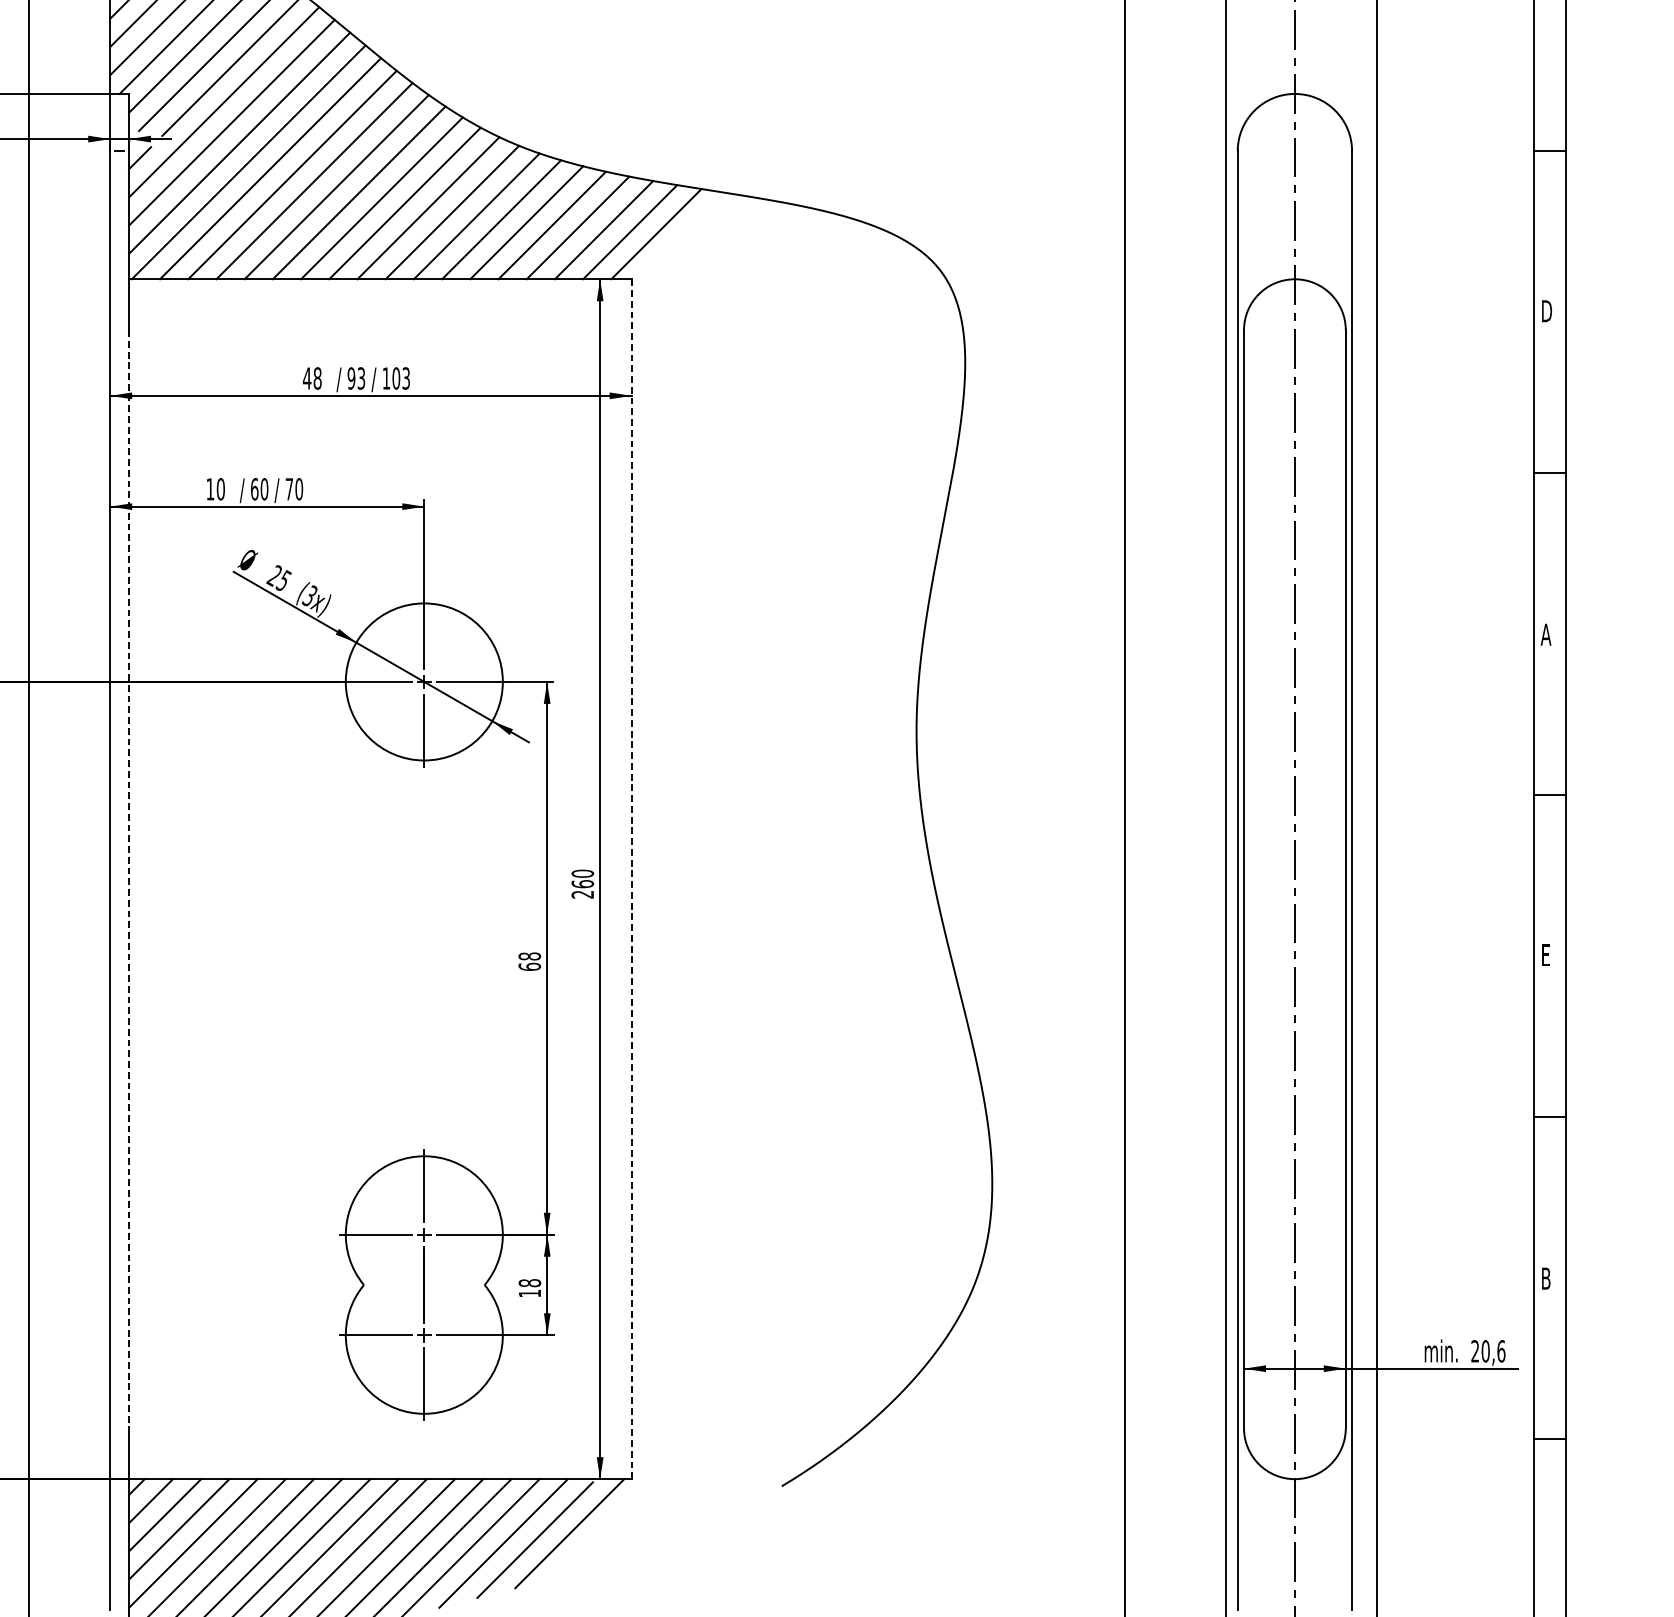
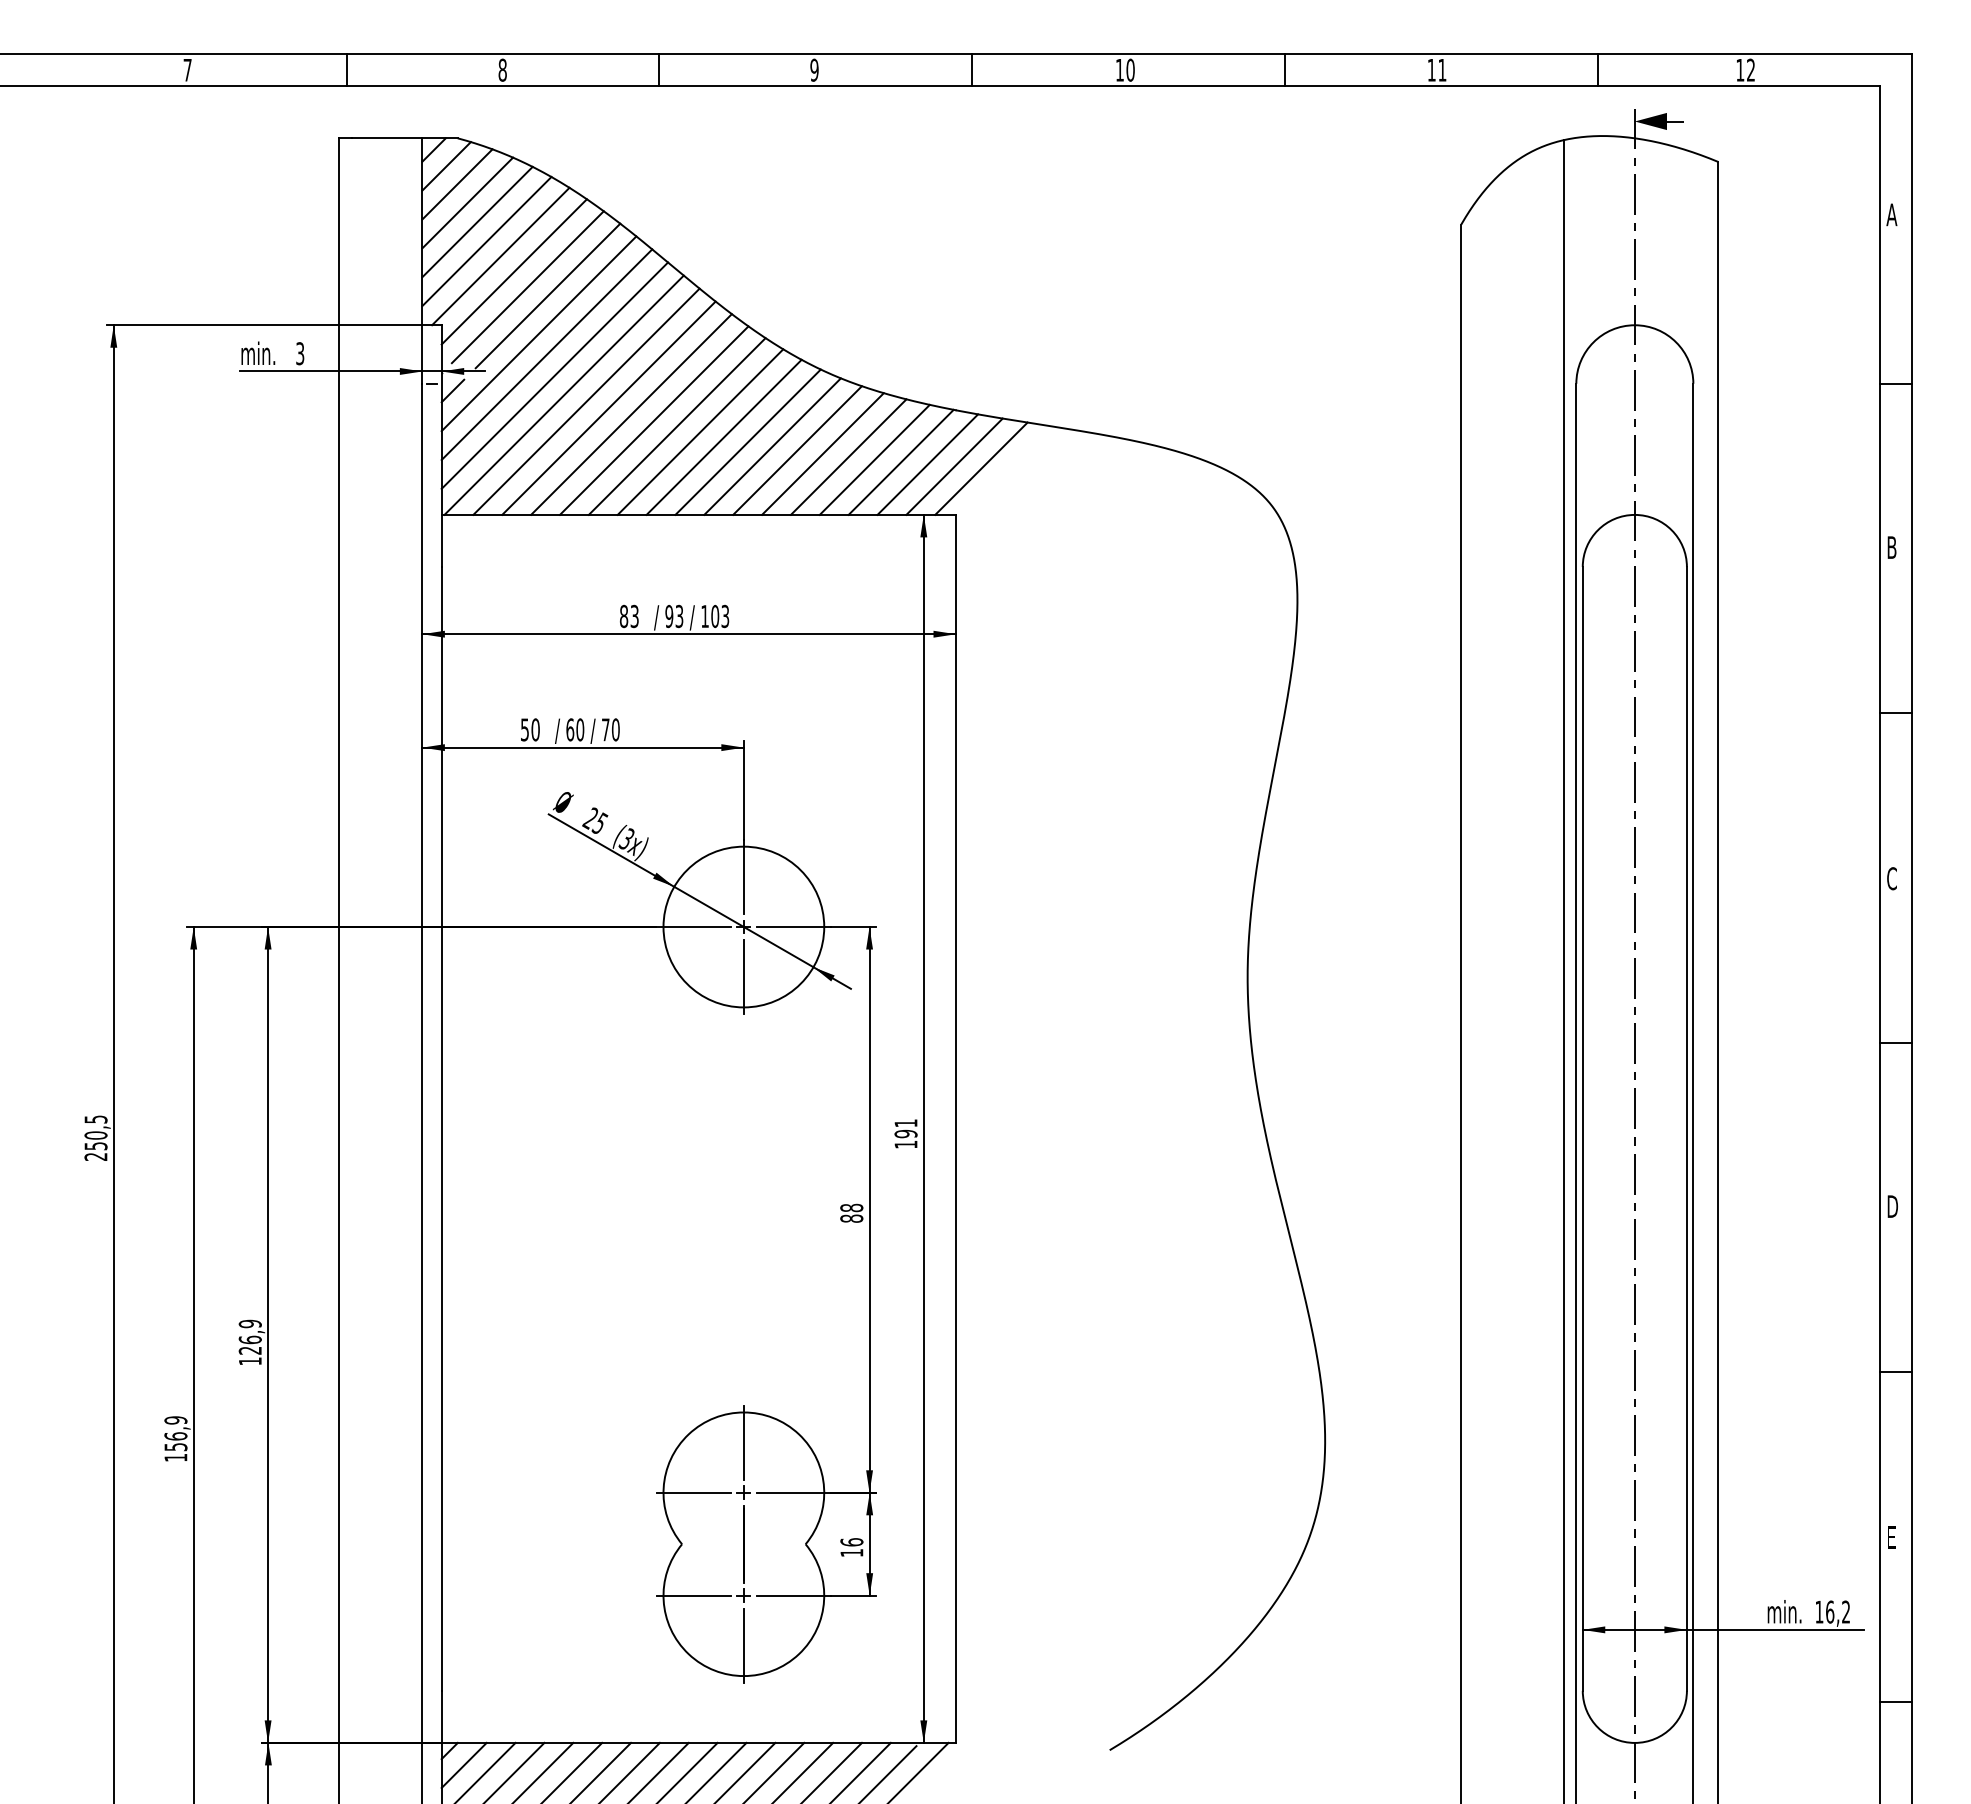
text: (1547, 311) -> (1893, 547), D -> B
text: (311, 378) -> (628, 616), 48 -> 83
text: (209, 488) -> (524, 729), 10 -> 50
text: (1545, 634) -> (1891, 878), A -> C
line: (128, 878) -> (441, 1128), dashed -> solid
line: (632, 879) -> (956, 1129), dashed -> solid
text: (582, 883) -> (905, 1133), 260 -> 191
text: (1546, 955) -> (1892, 1206), E -> D
text: (529, 966) -> (851, 1218), 68 -> 88
text: (1545, 1278) -> (1891, 1537), B -> E
text: (529, 1283) -> (851, 1542), 18 -> 16
text: (1488, 1350) -> (1832, 1611), 20,6 -> 16,2

